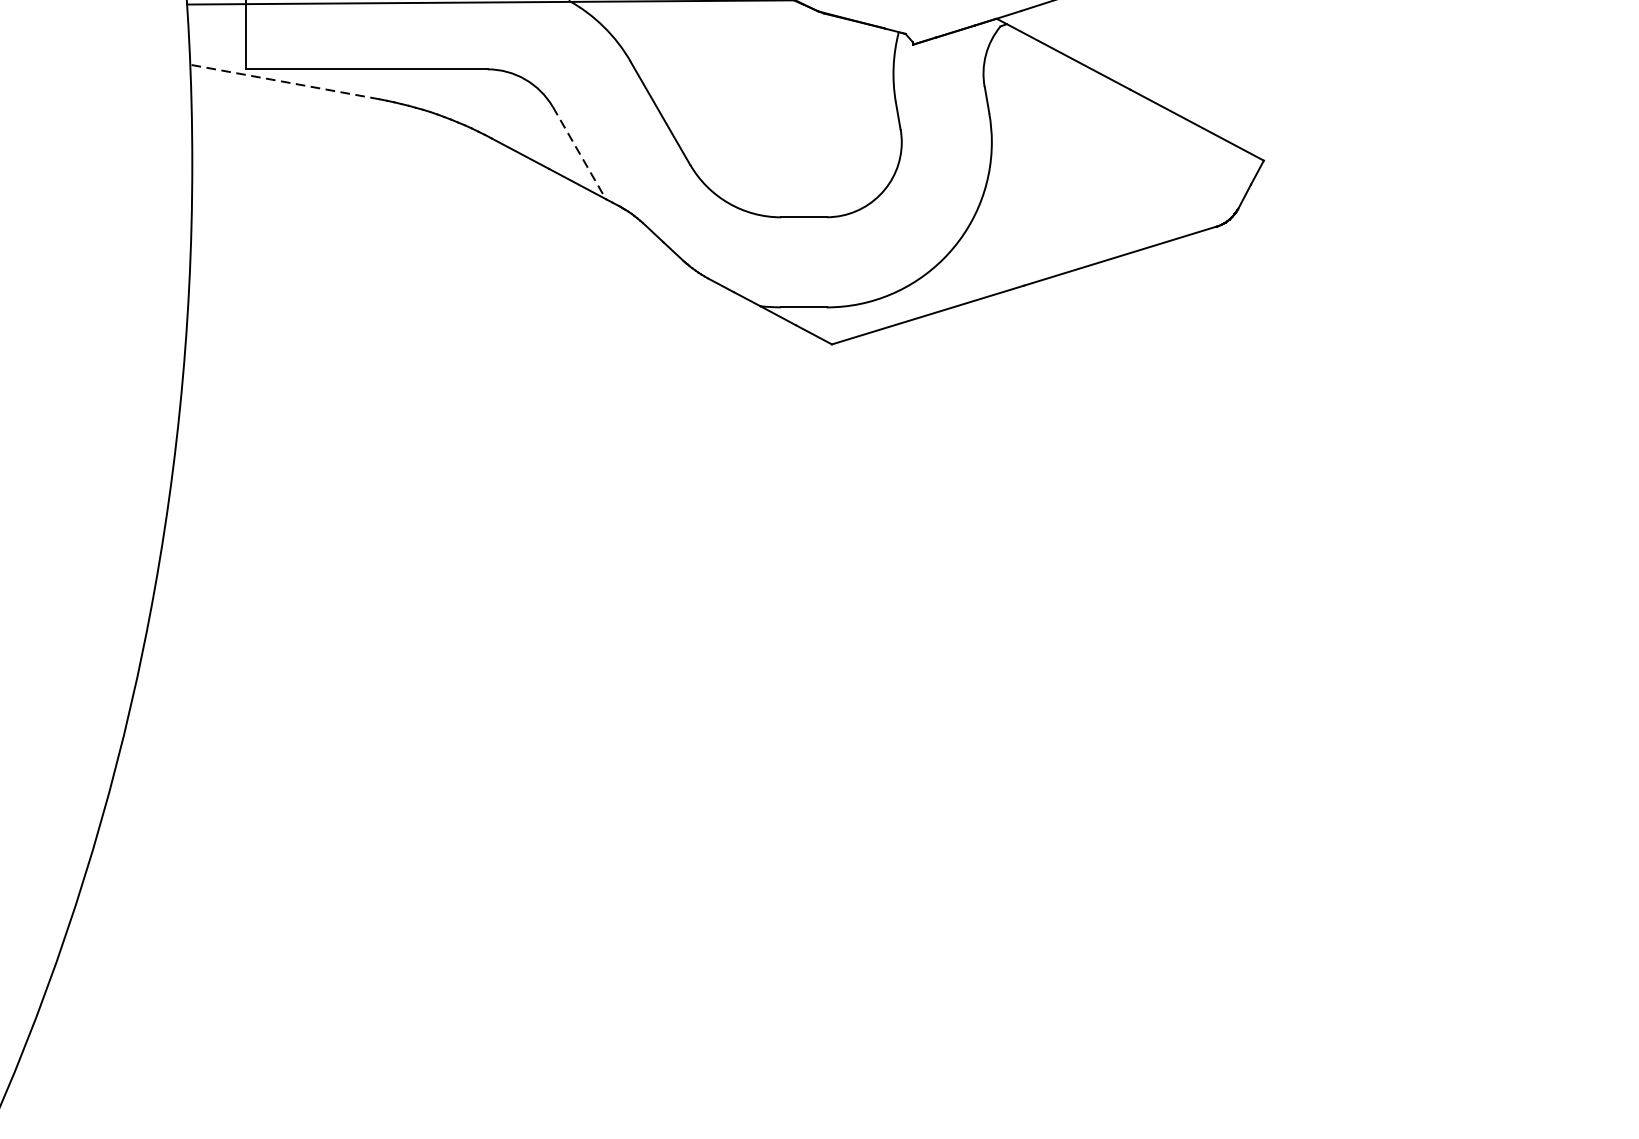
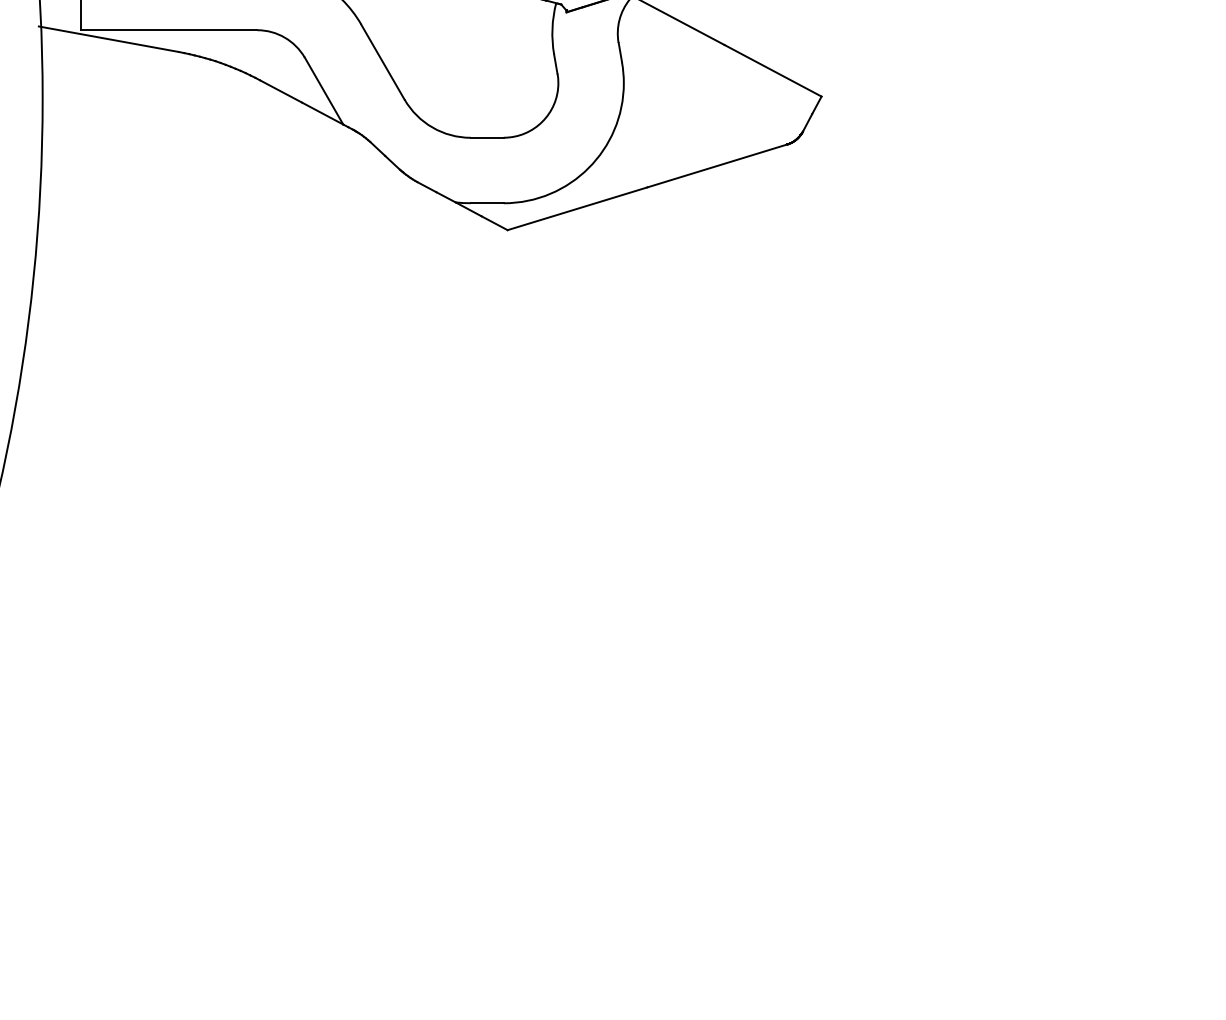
line: (282, 82) -> (108, 39), dashed -> solid
line: (580, 153) -> (324, 91), dashed -> solid

